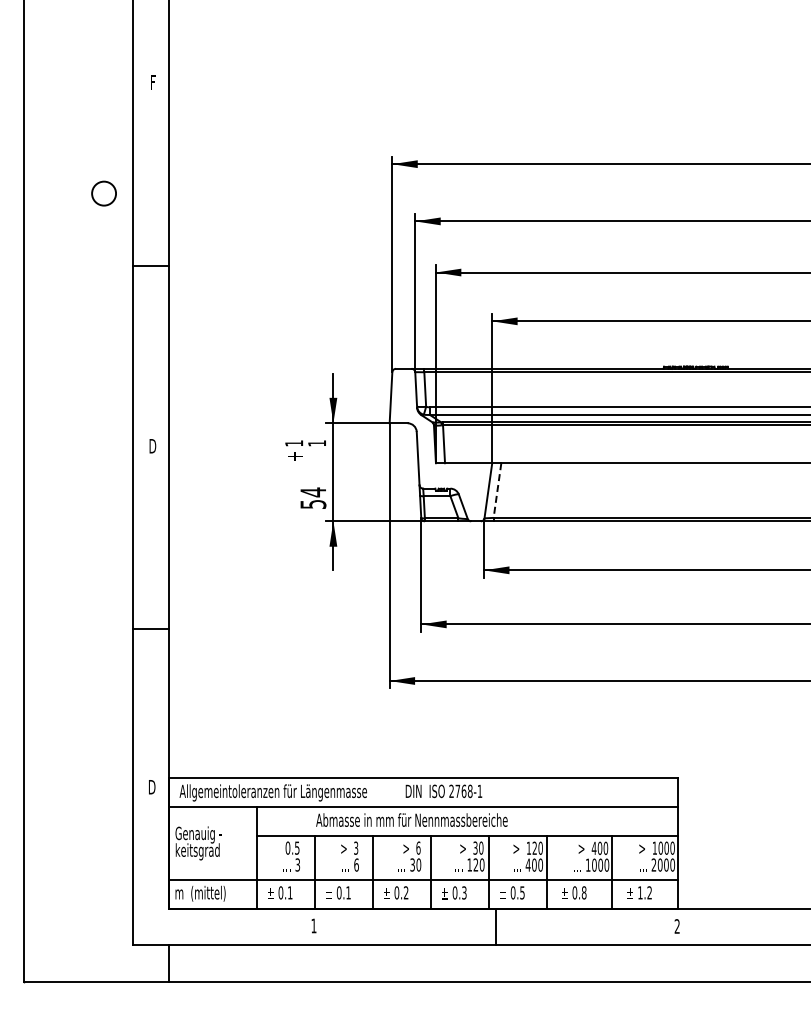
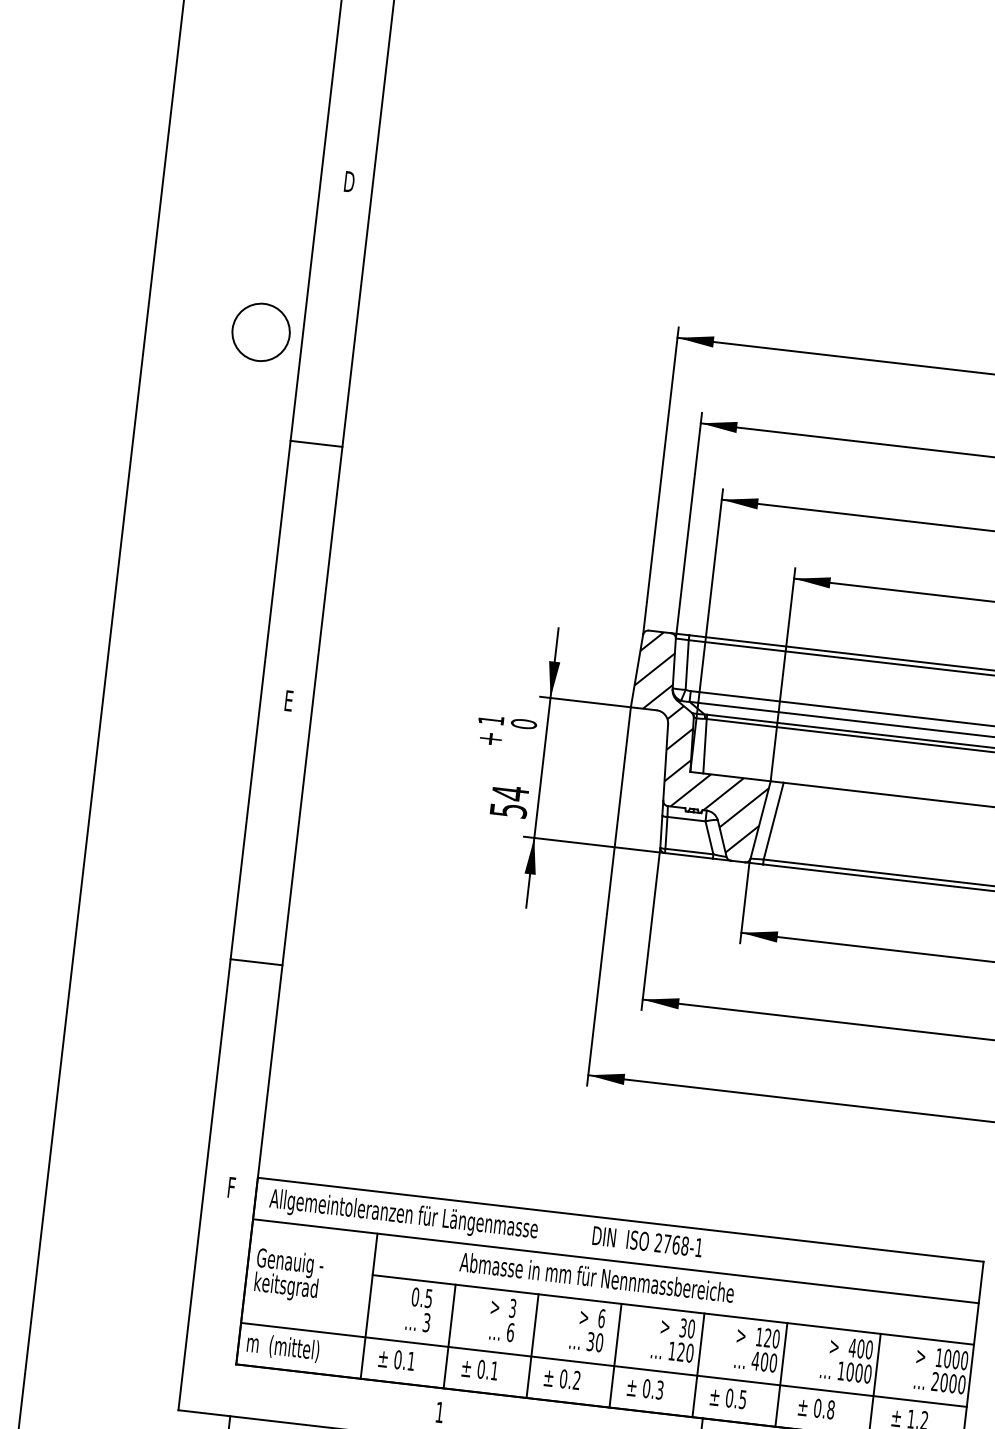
text: (153, 82) -> (349, 181), F -> D
circle: (103, 193) -> (260, 331), size x1.67
hatch: (440, 442) -> (700, 743), added
text: (317, 443) -> (524, 724), 1 -> 0
text: (152, 446) -> (288, 701), D -> E
line: (497, 490) -> (773, 821), dashed -> solid
text: (152, 787) -> (232, 1188), D -> F

